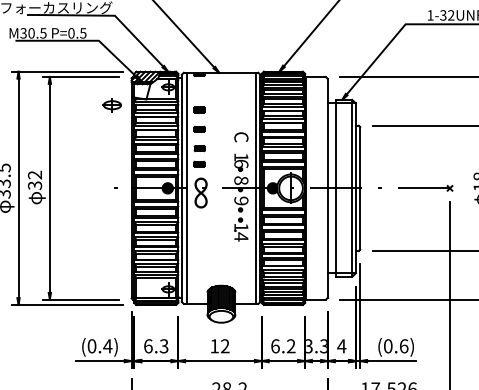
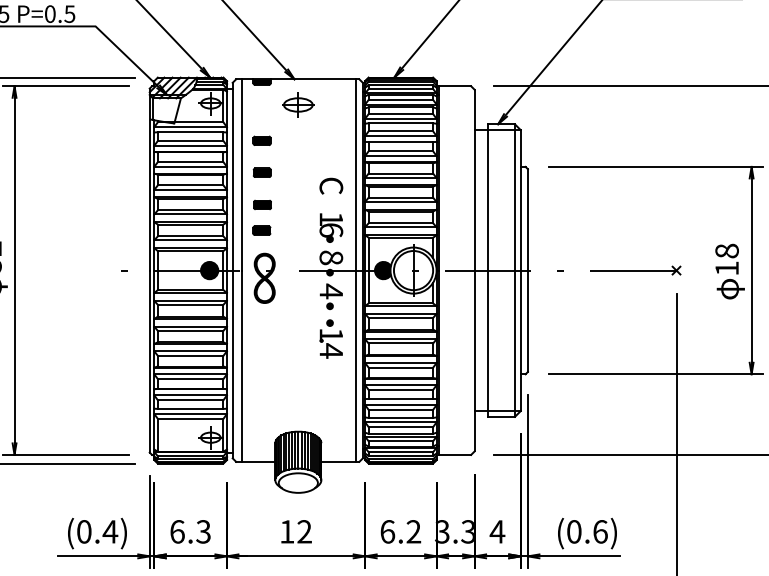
part: (111, 105) -> (296, 105), moved
text: (241, 200) -> (331, 290), 9 -> 4

